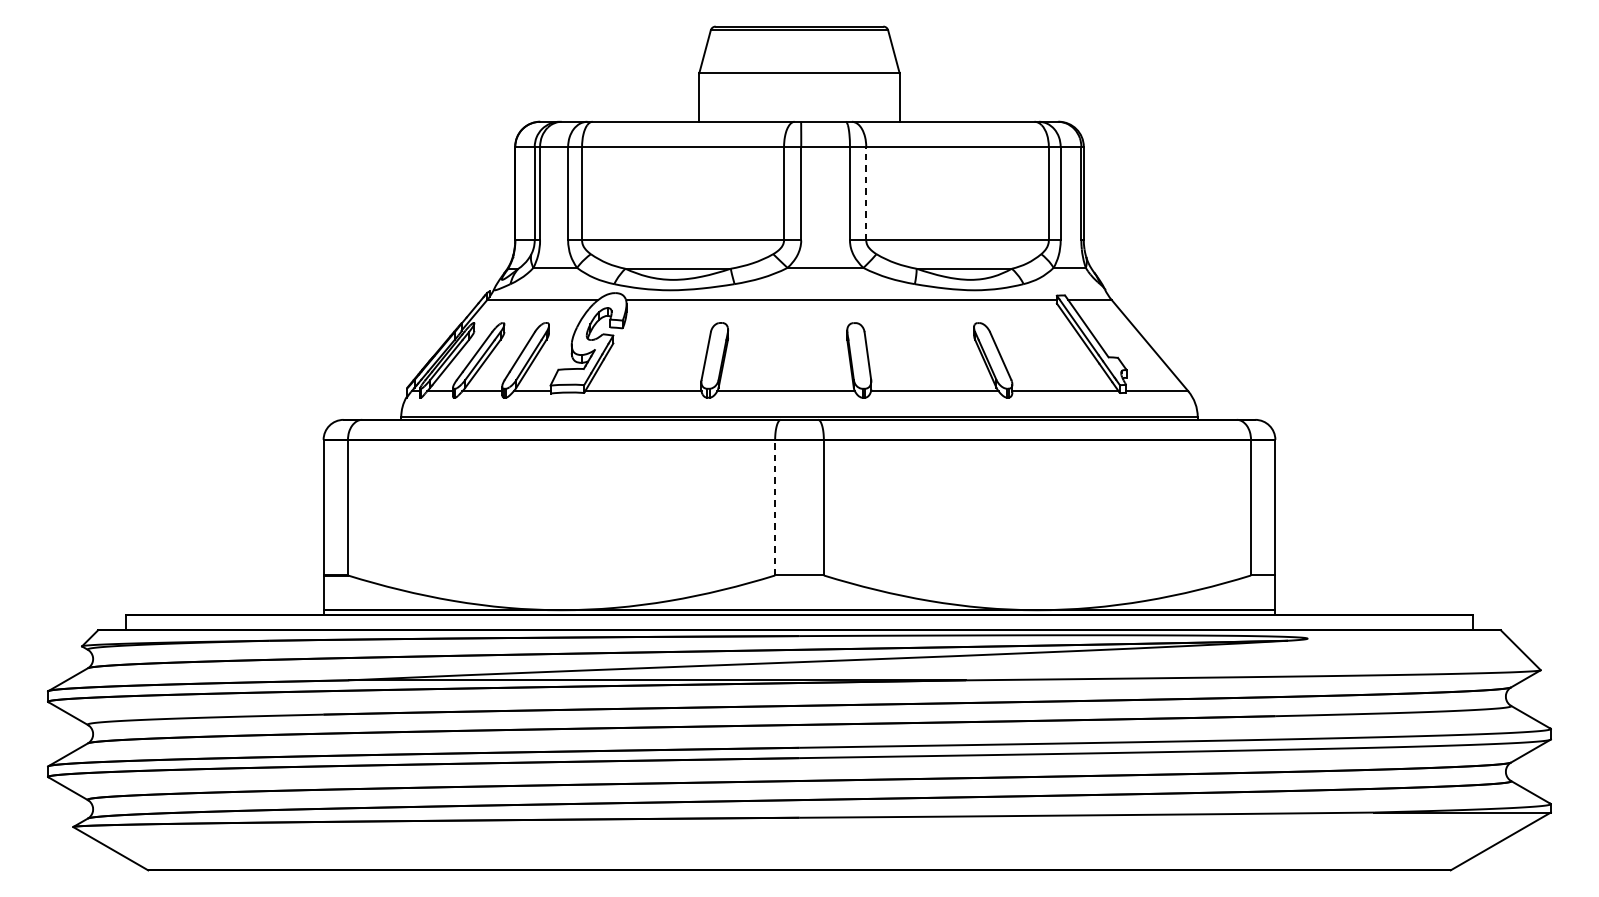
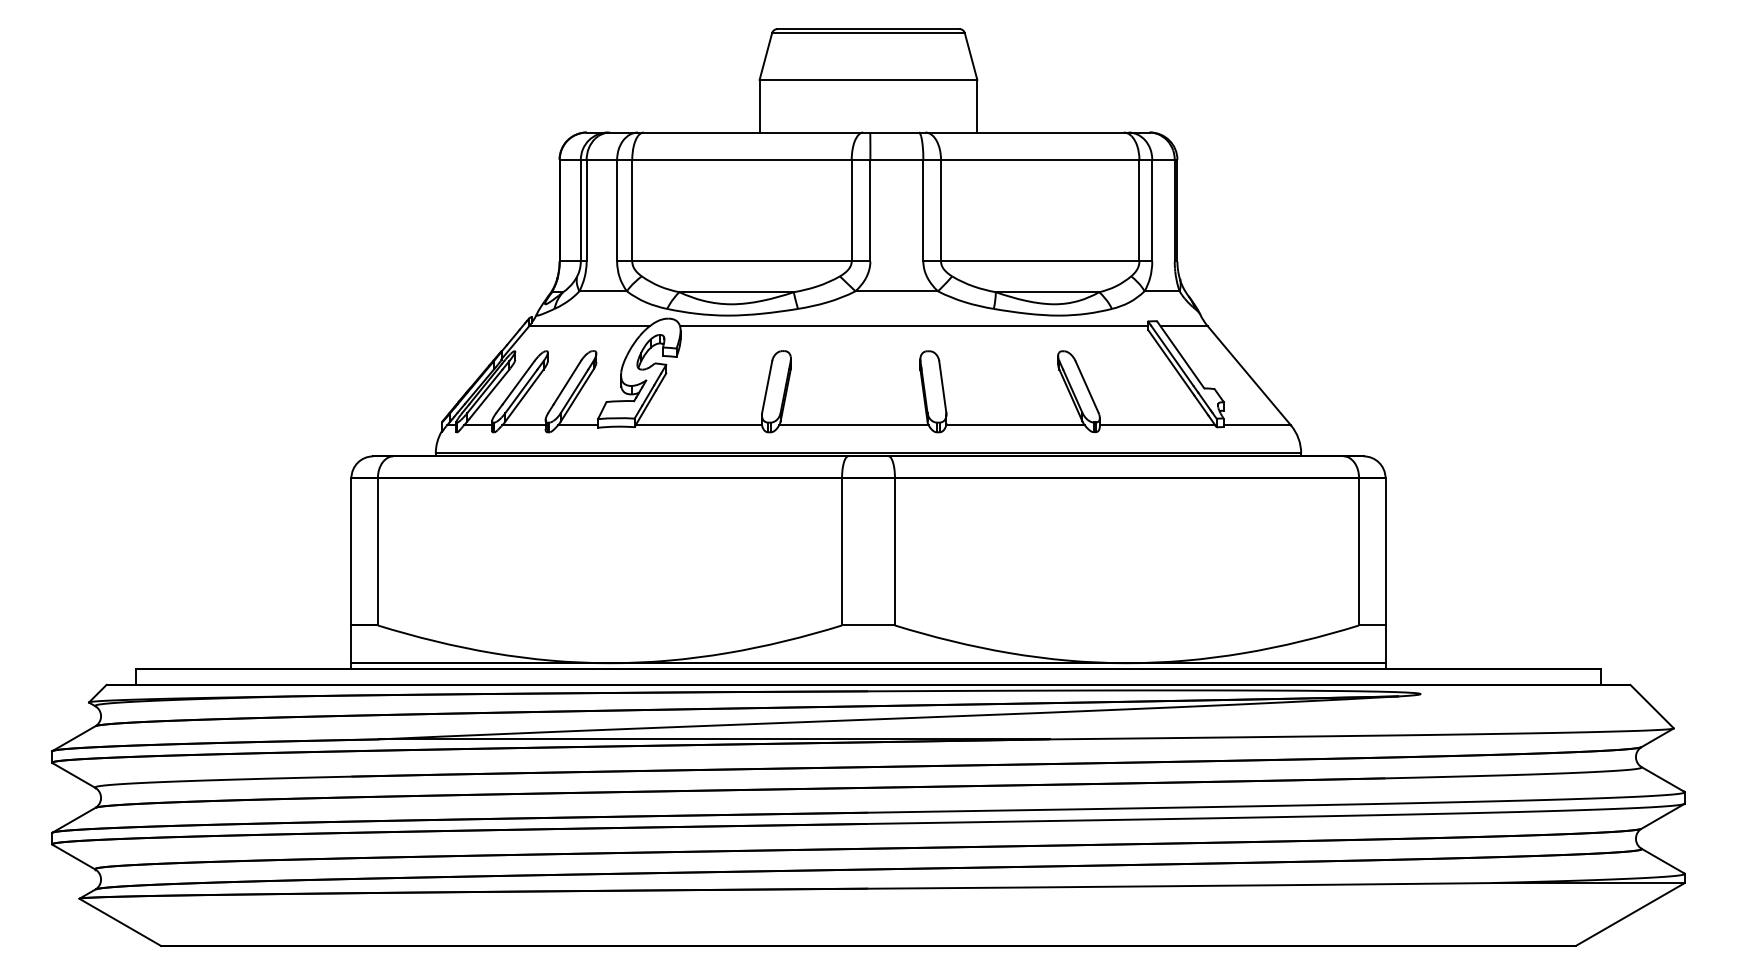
line: (866, 193) -> (941, 210), dashed -> solid
line: (775, 507) -> (842, 551), dashed -> solid

